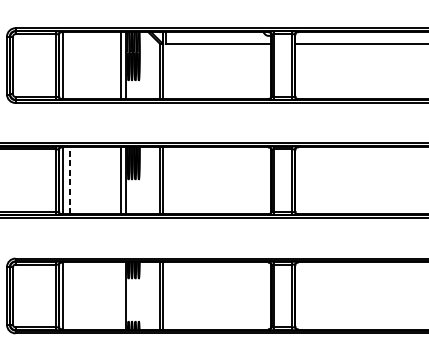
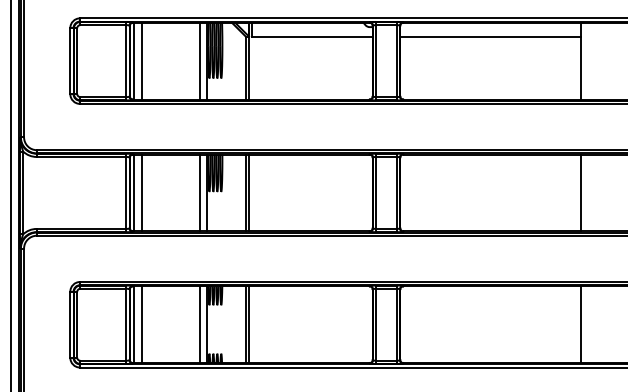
line: (69, 65) -> (141, 60), added
line: (69, 180) -> (141, 192), dashed -> solid
line: (69, 295) -> (141, 324), added
line: (120, 295) -> (200, 324), added

